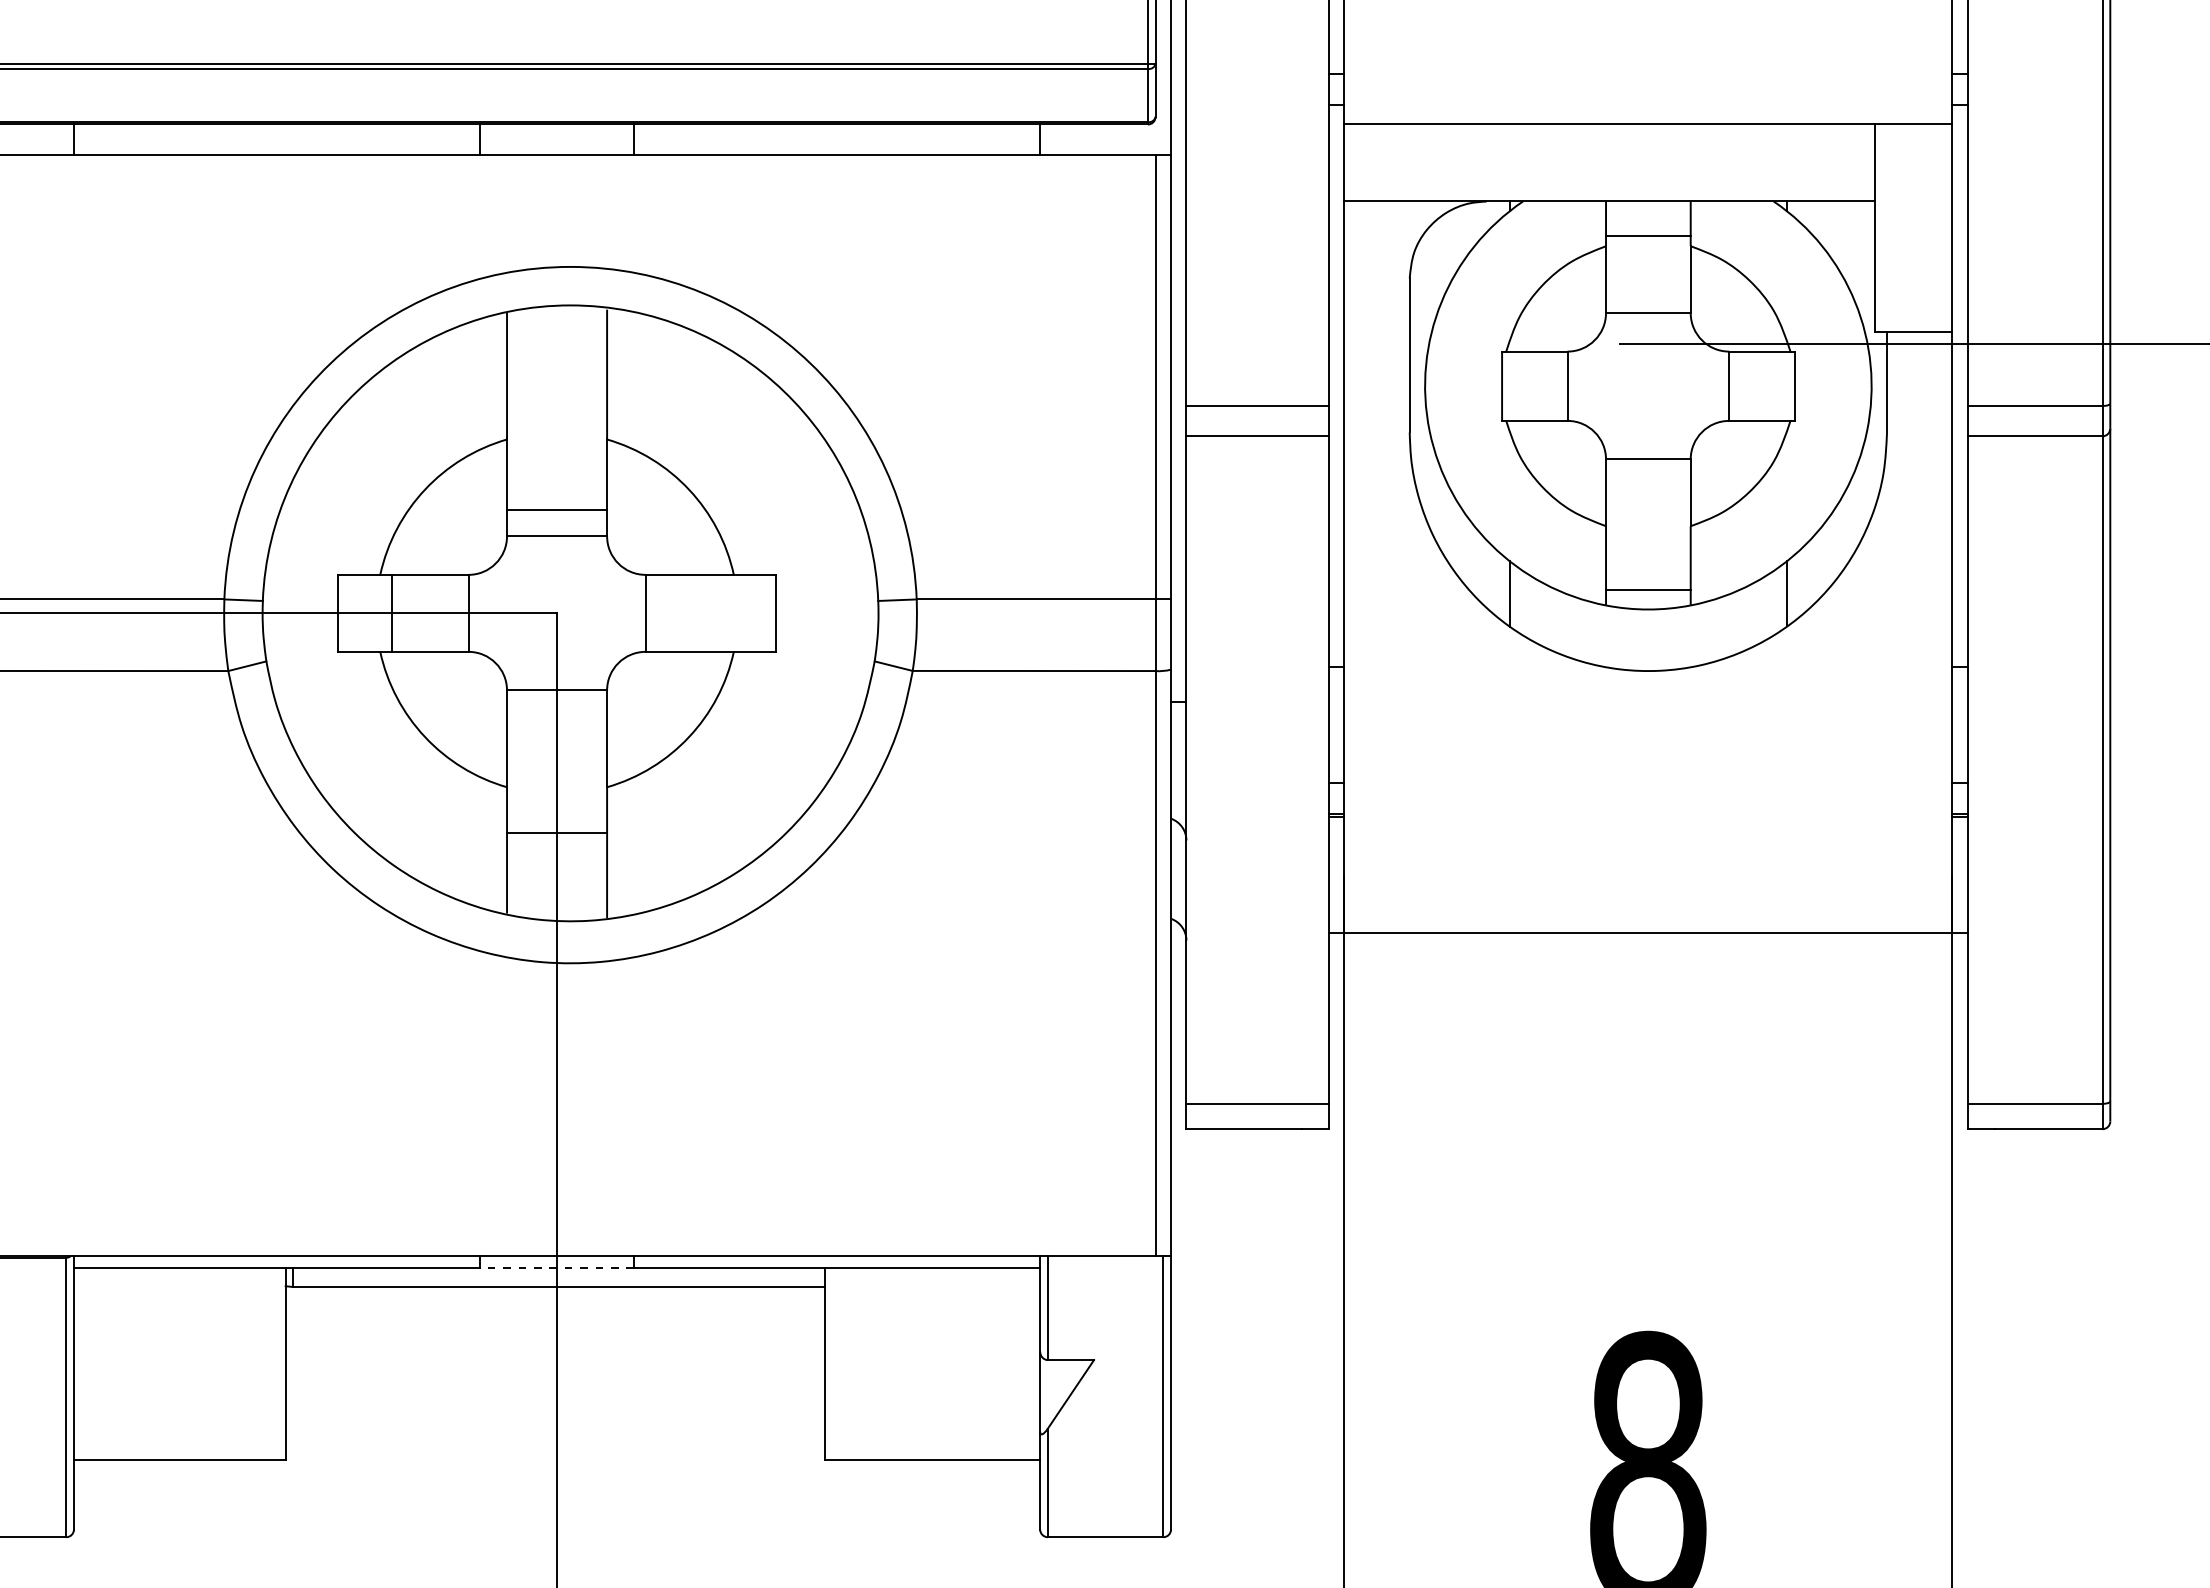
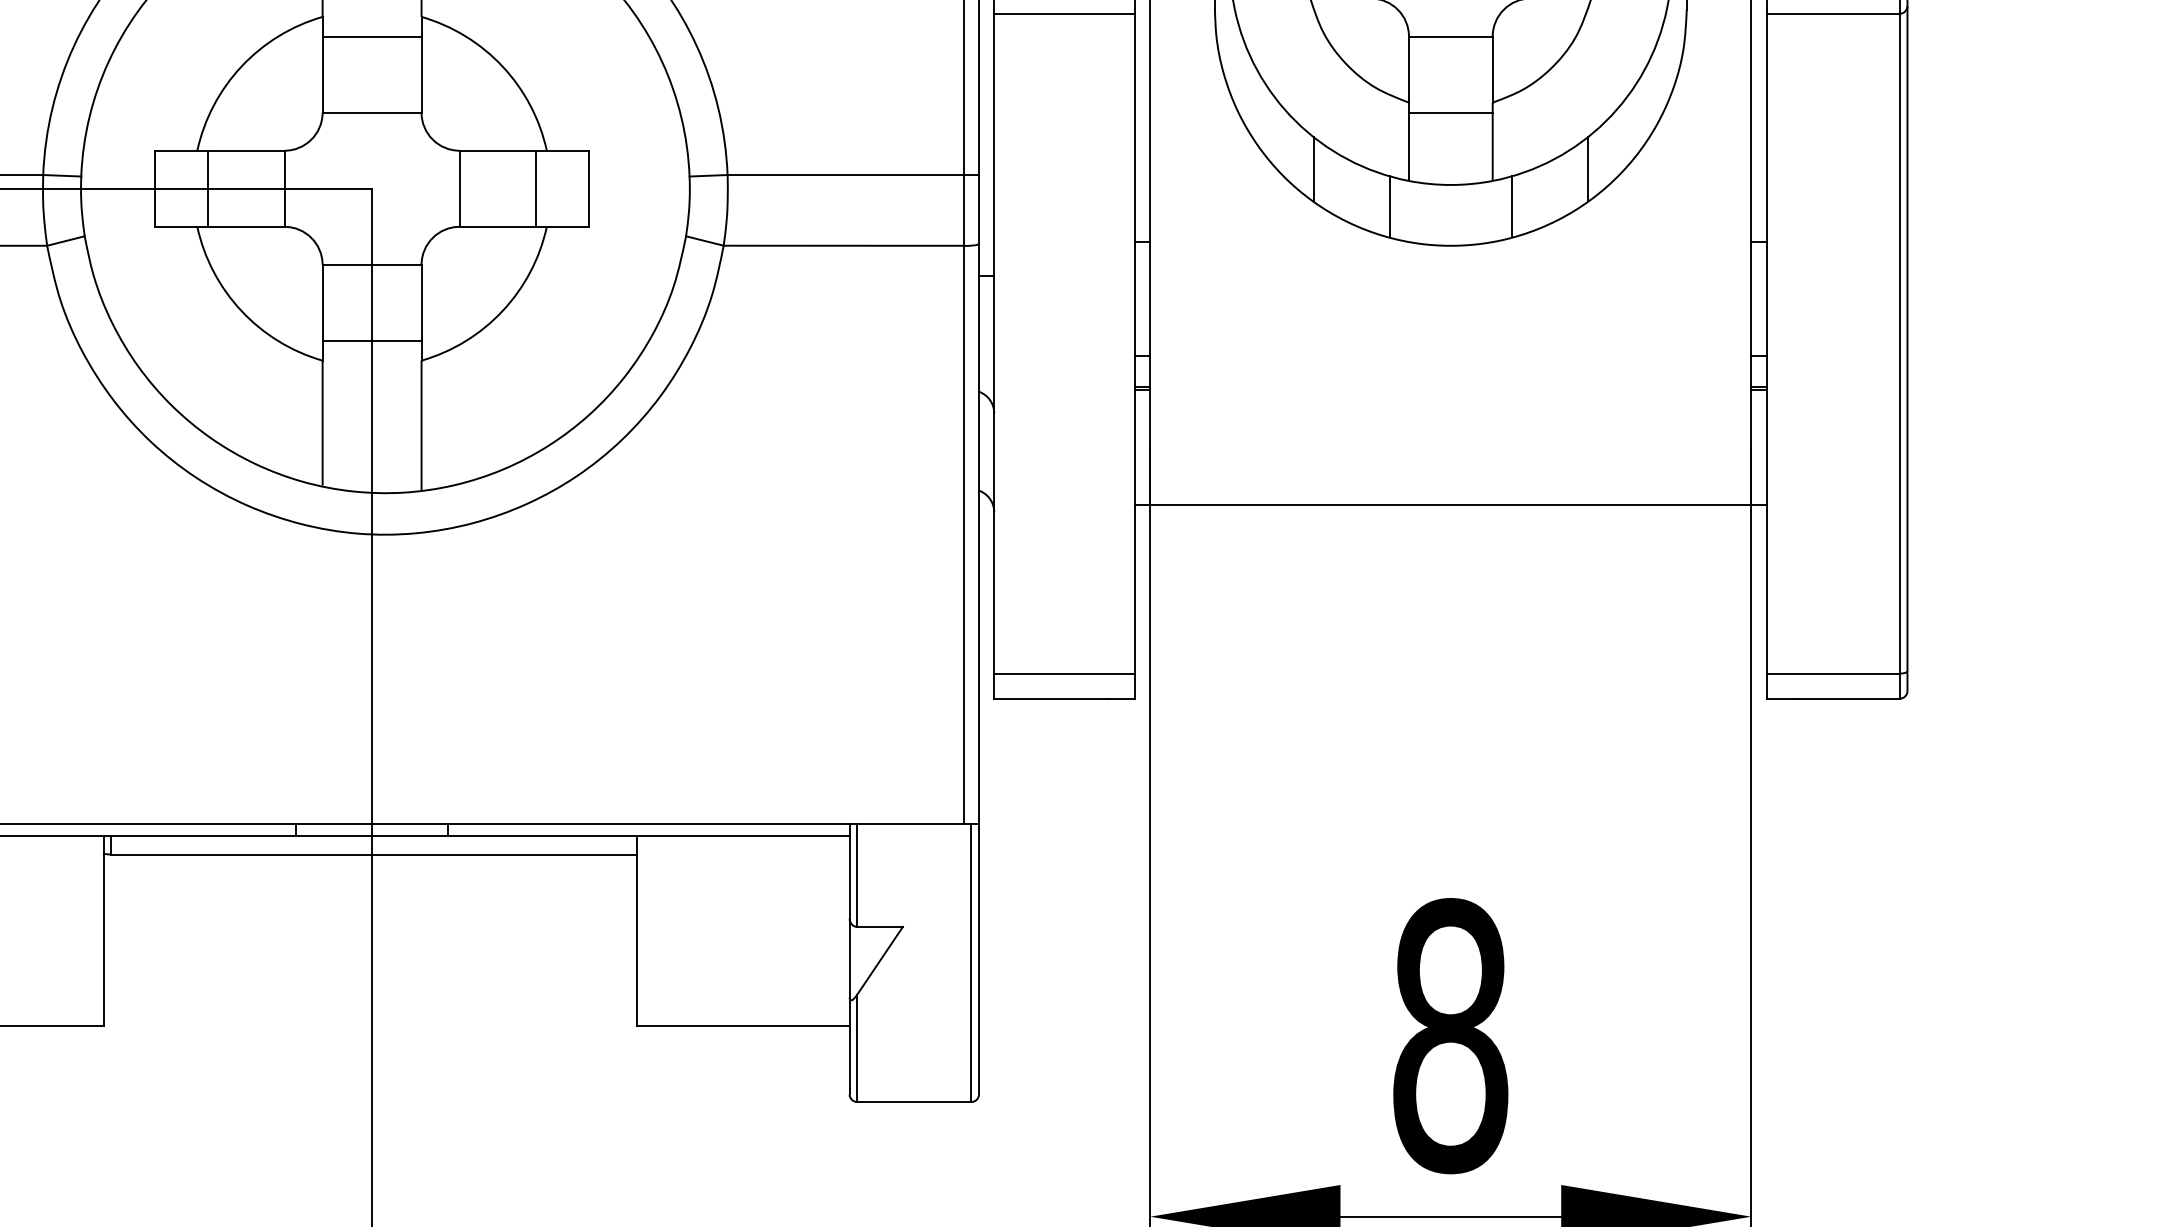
line: (557, 510) -> (372, 36), moved
line: (1648, 590) -> (1450, 112), moved
line: (722, 612) -> (535, 187), added
line: (1586, 631) -> (1389, 206), added
line: (1709, 631) -> (1511, 206), added
line: (557, 833) -> (372, 341), moved
line: (557, 1267) -> (372, 835), dashed -> solid

